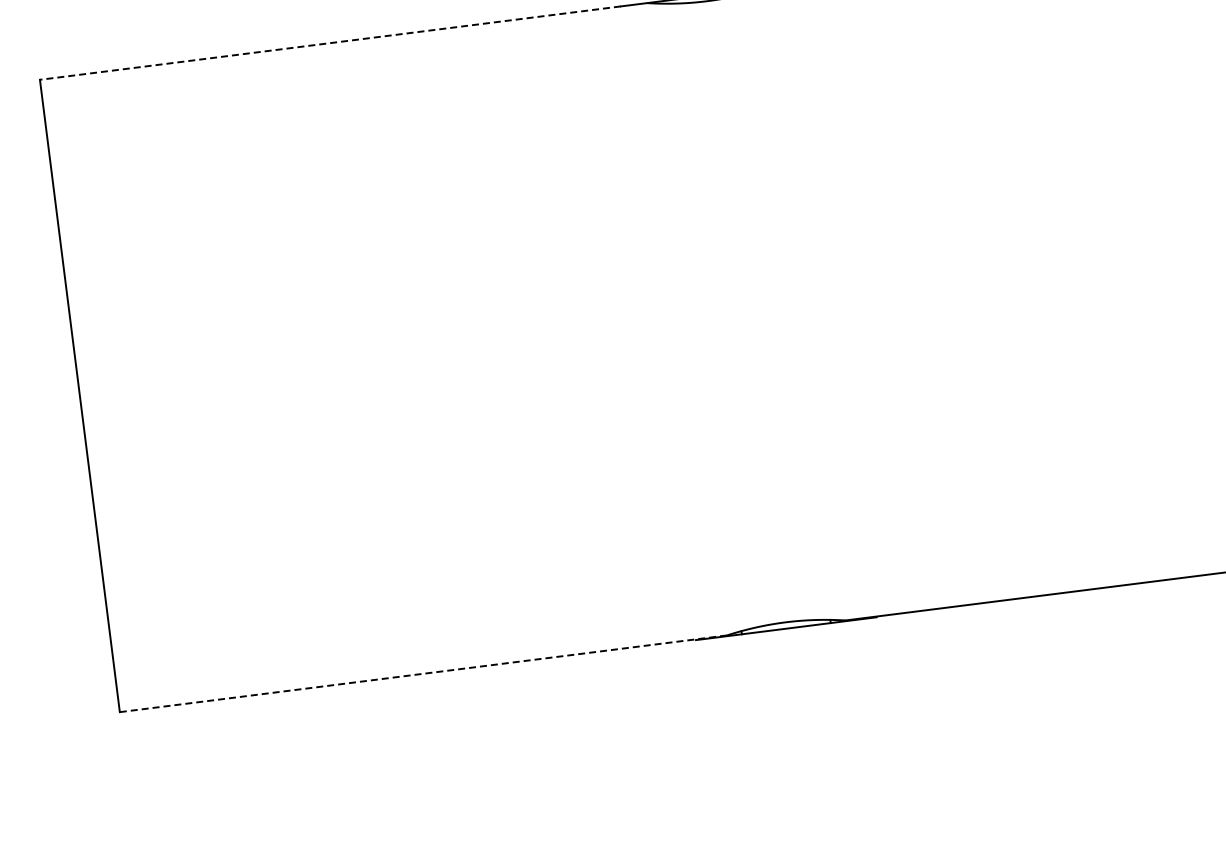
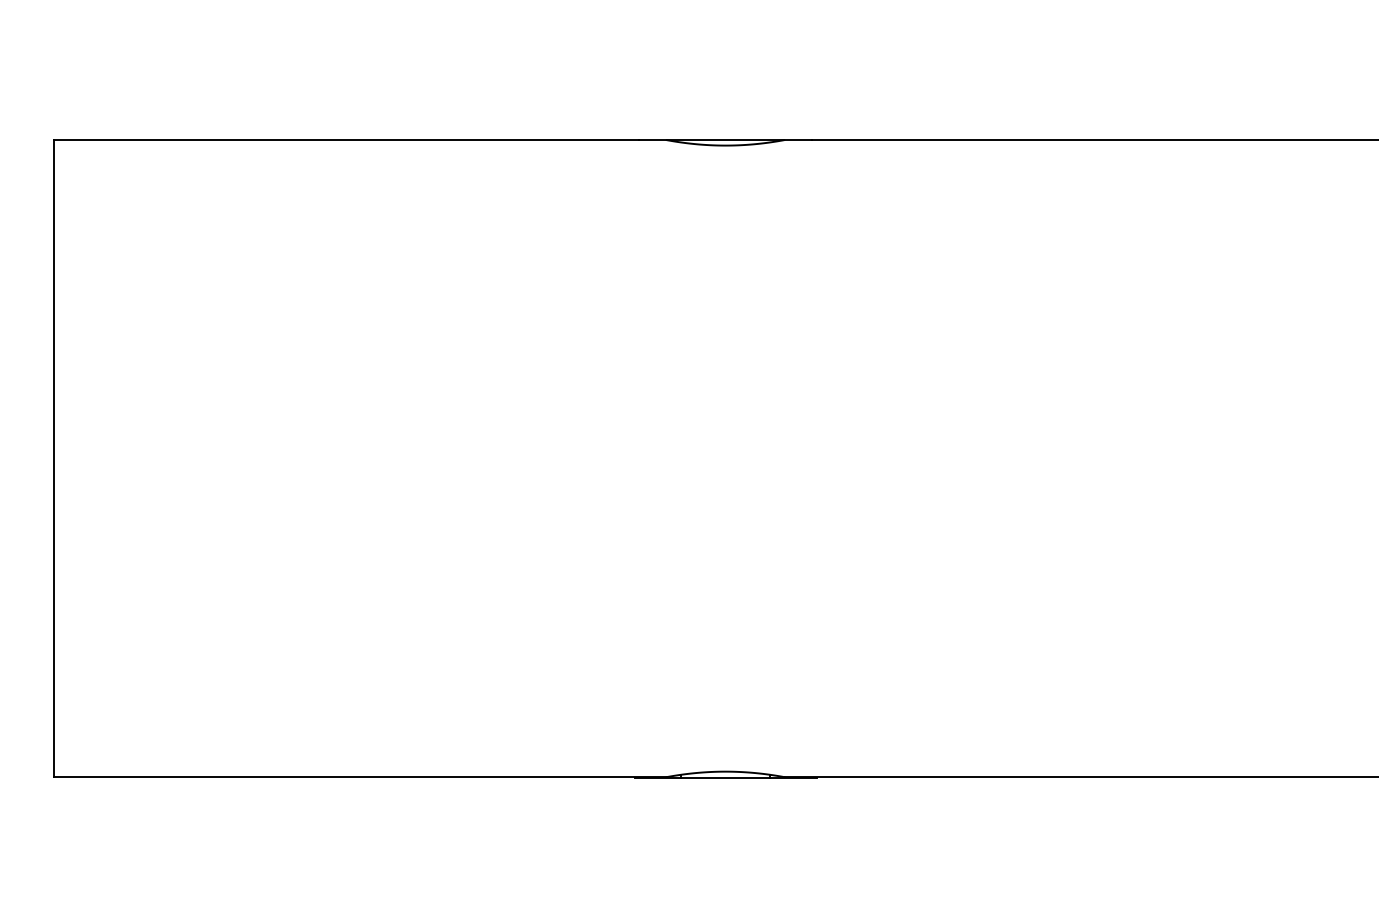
line: (330, 42) -> (346, 139), dashed -> solid
line: (424, 673) -> (360, 777), dashed -> solid

